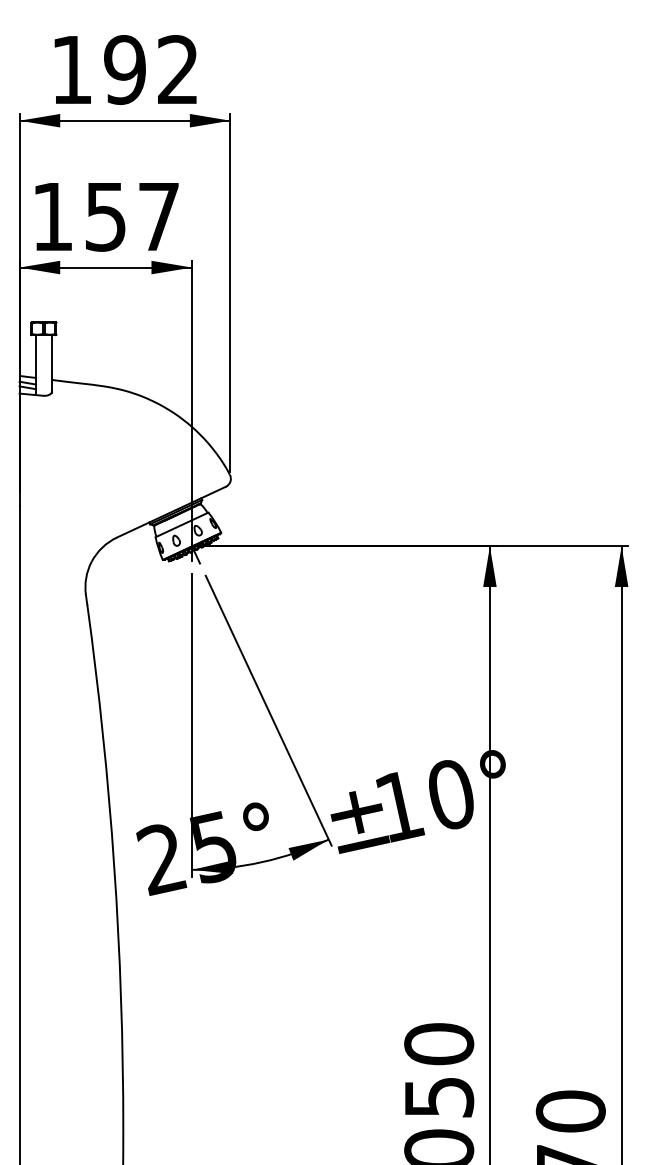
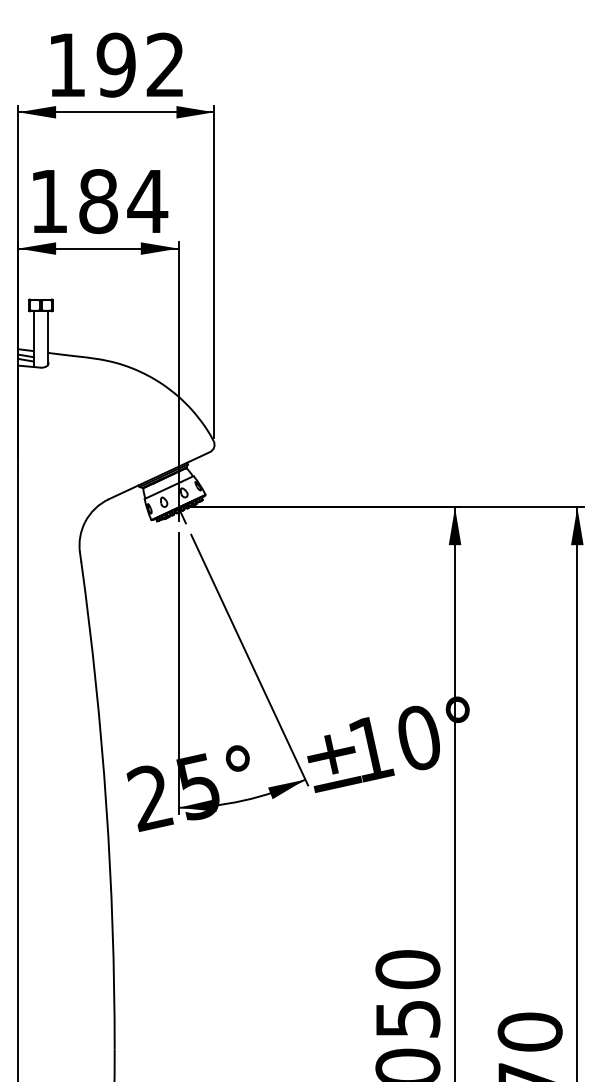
text: (132, 216) -> (123, 201), 157 -> 184

